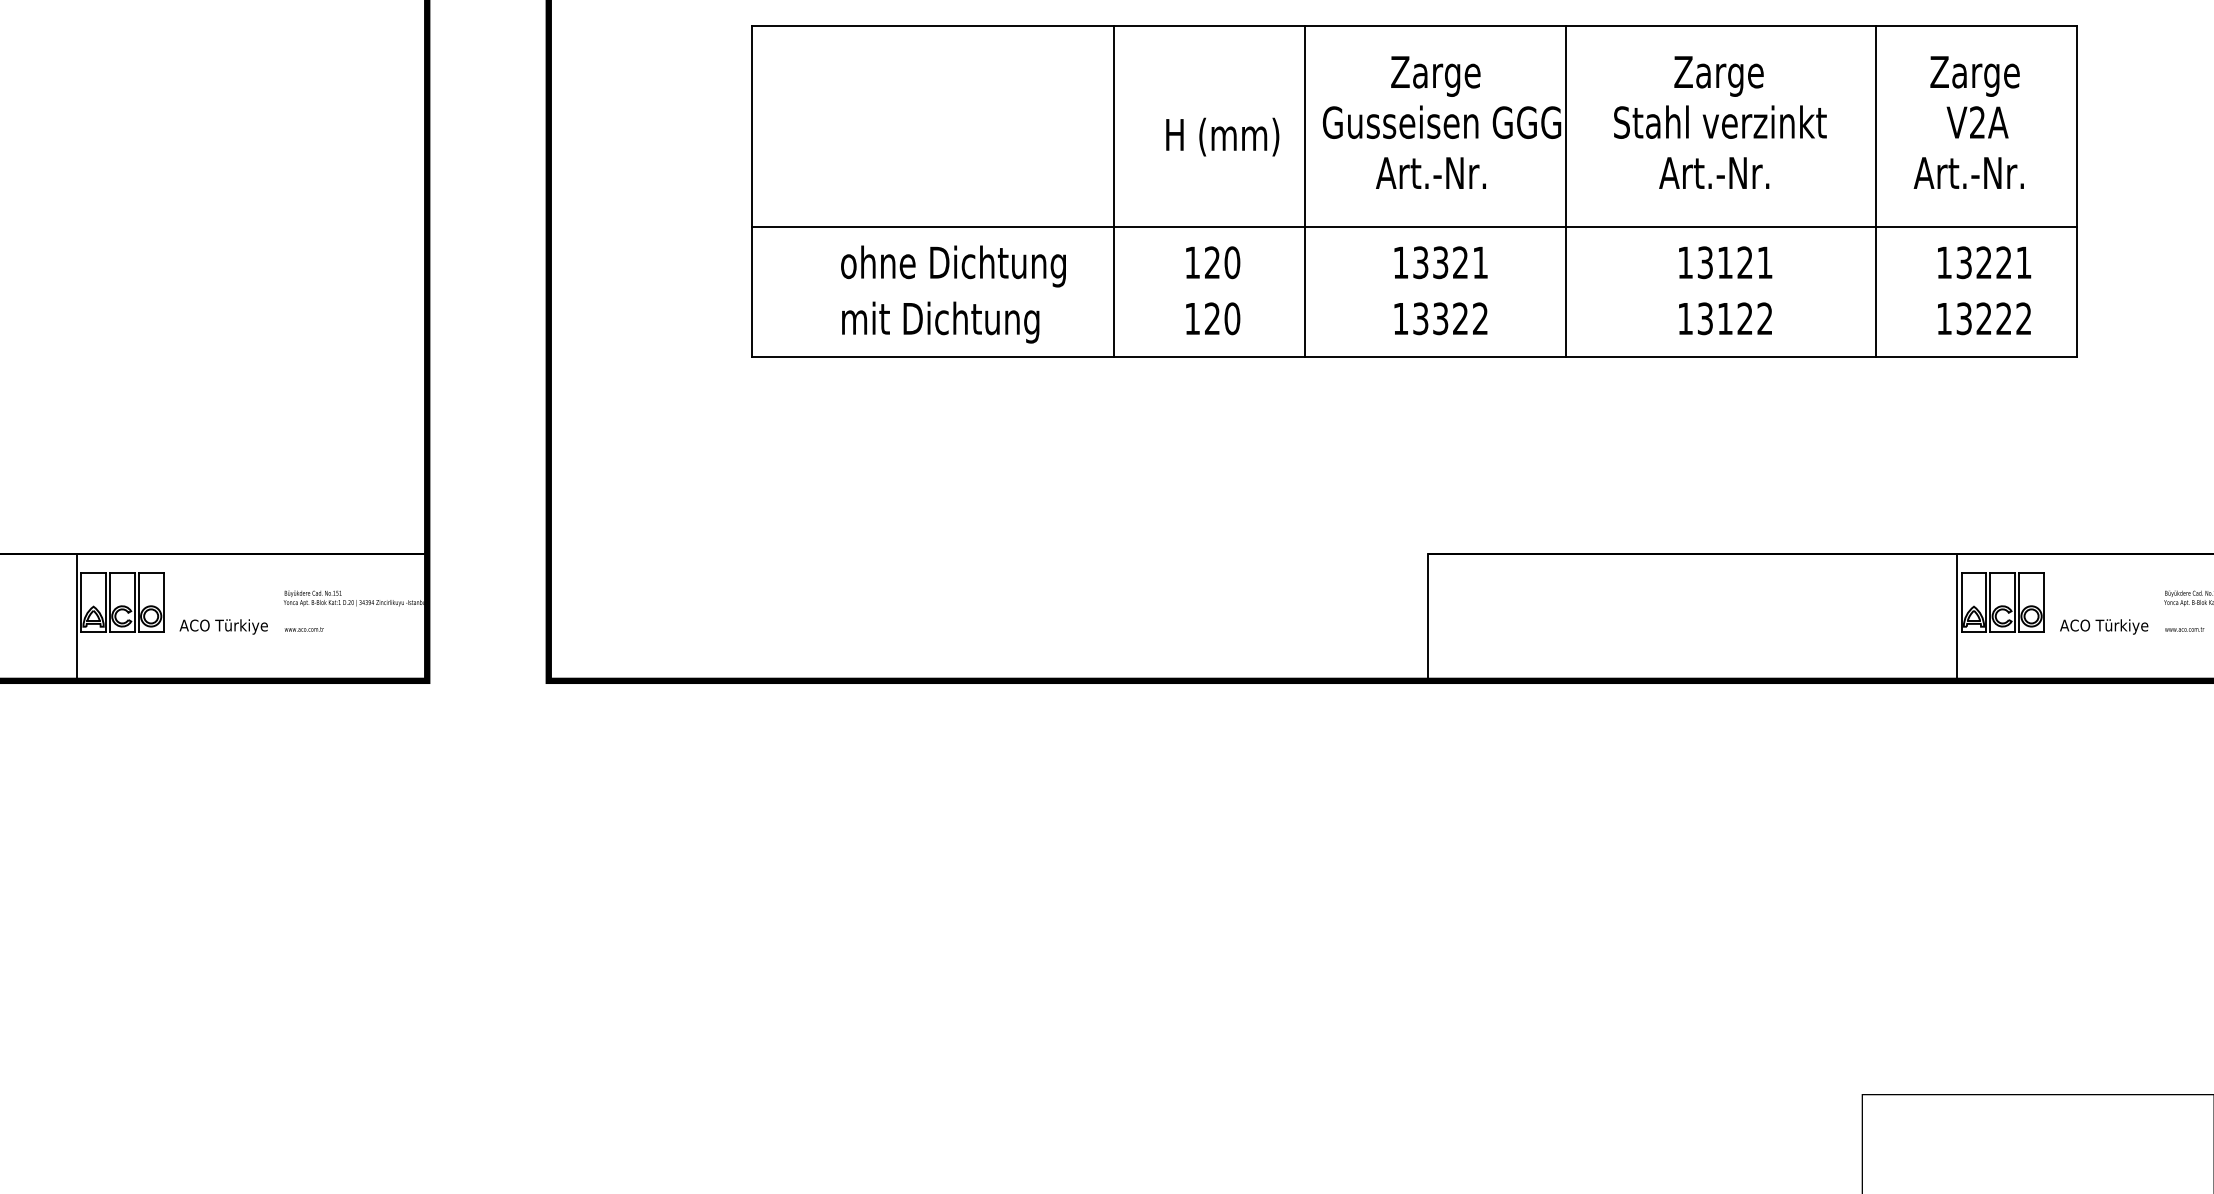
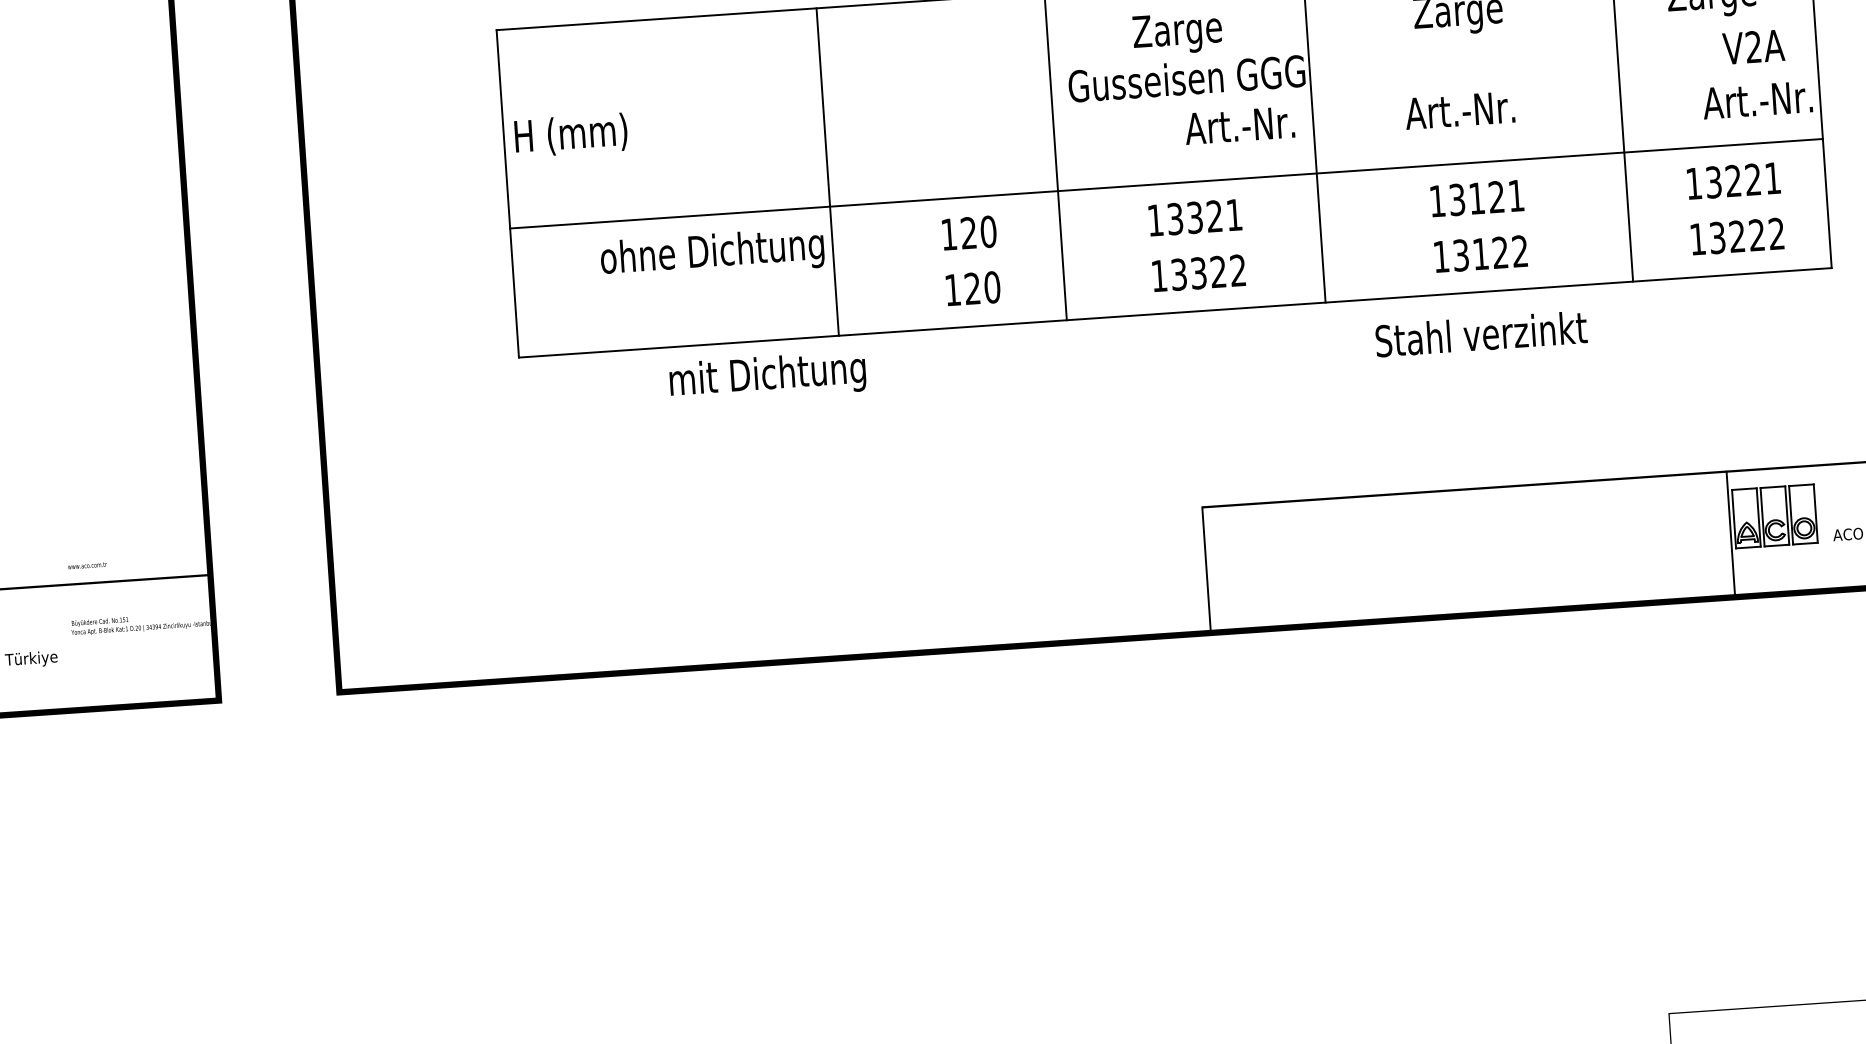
text: (1720, 121) -> (1481, 333), moved
text: (1977, 122) -> (1753, 47), moved
text: (1222, 136) -> (570, 134), moved
text: (1430, 172) -> (1239, 124), moved
text: (1968, 172) -> (1757, 99), moved
line: (1113, 191) -> (827, 171), moved
text: (940, 322) -> (767, 377), moved
text: (303, 629) -> (86, 565), moved

